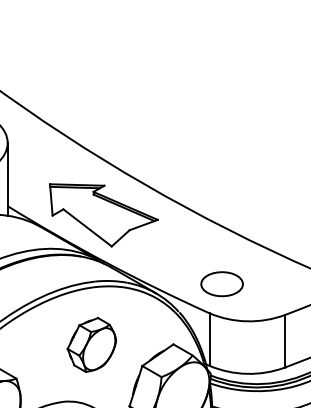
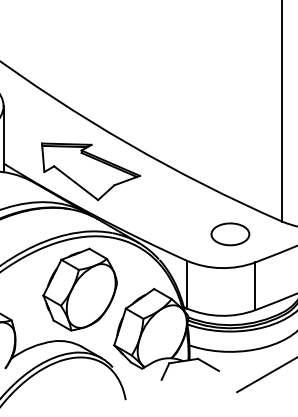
part: (222, 284) -> (230, 234), moved
part: (91, 344) -> (79, 289), size x1.67

